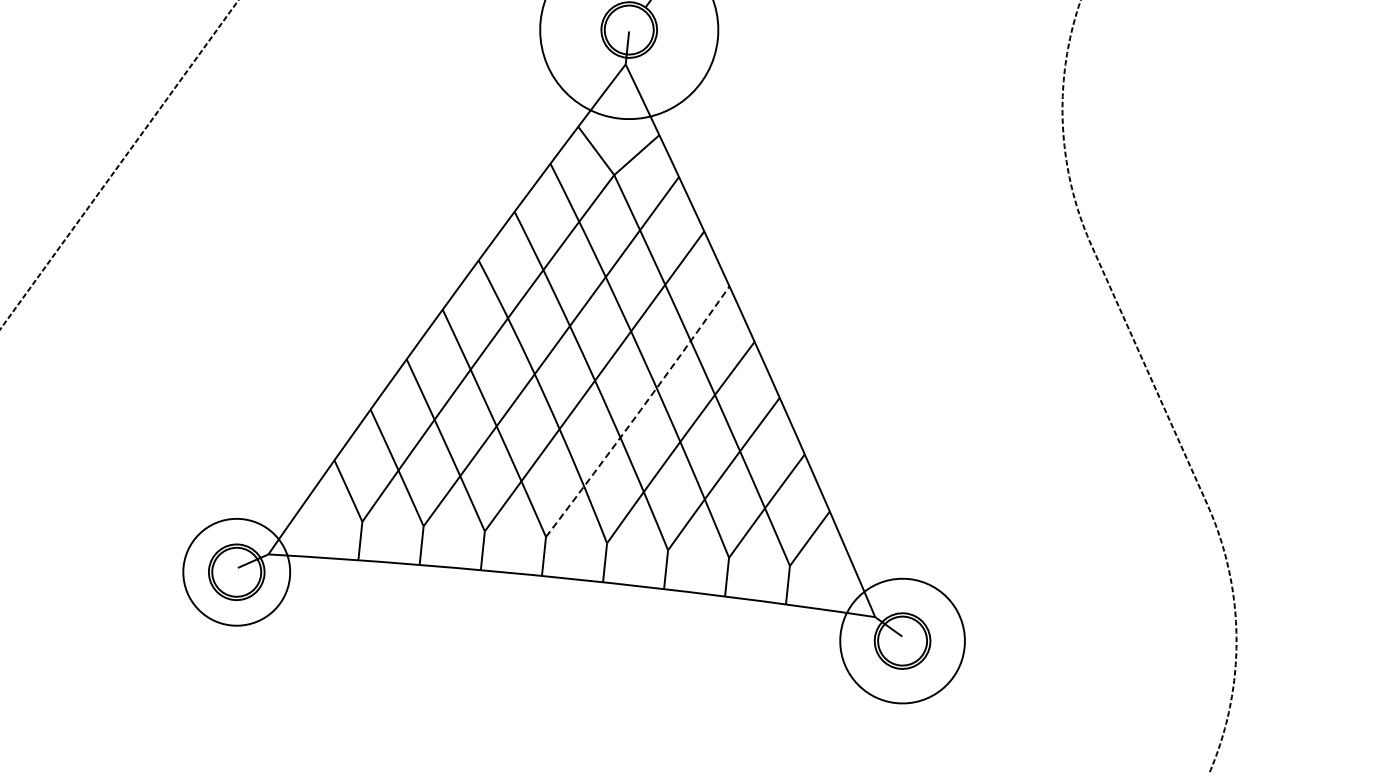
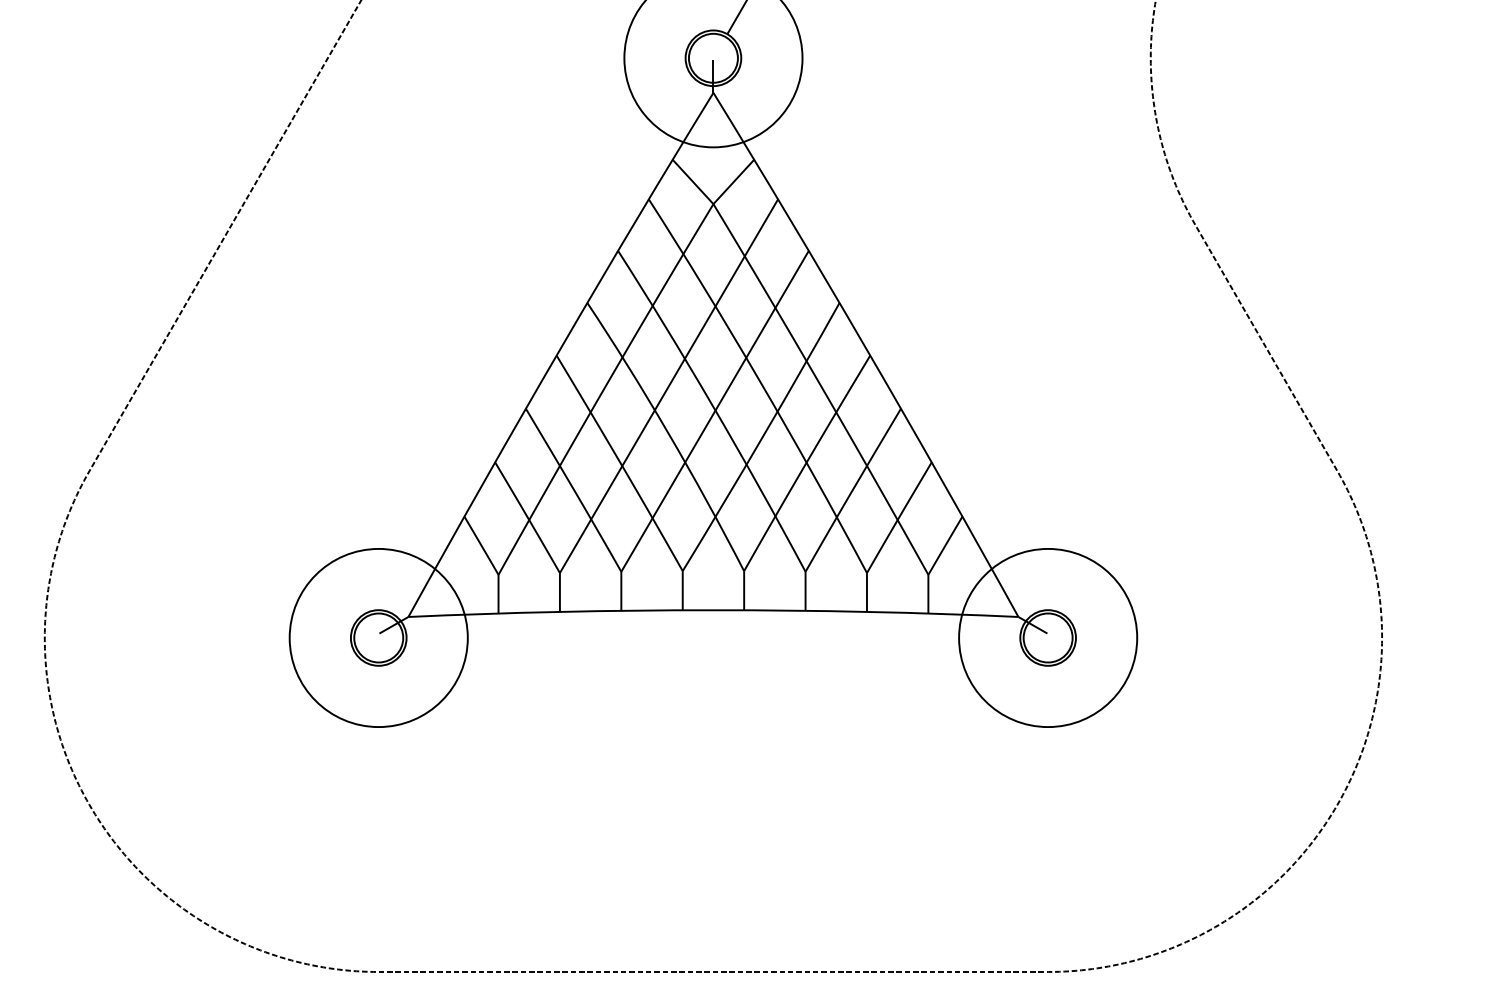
arc: (640, 411) -> (763, 436), dashed -> solid
circle: (236, 571) -> (378, 637), size x1.67
circle: (902, 640) -> (1048, 637), size x1.43

